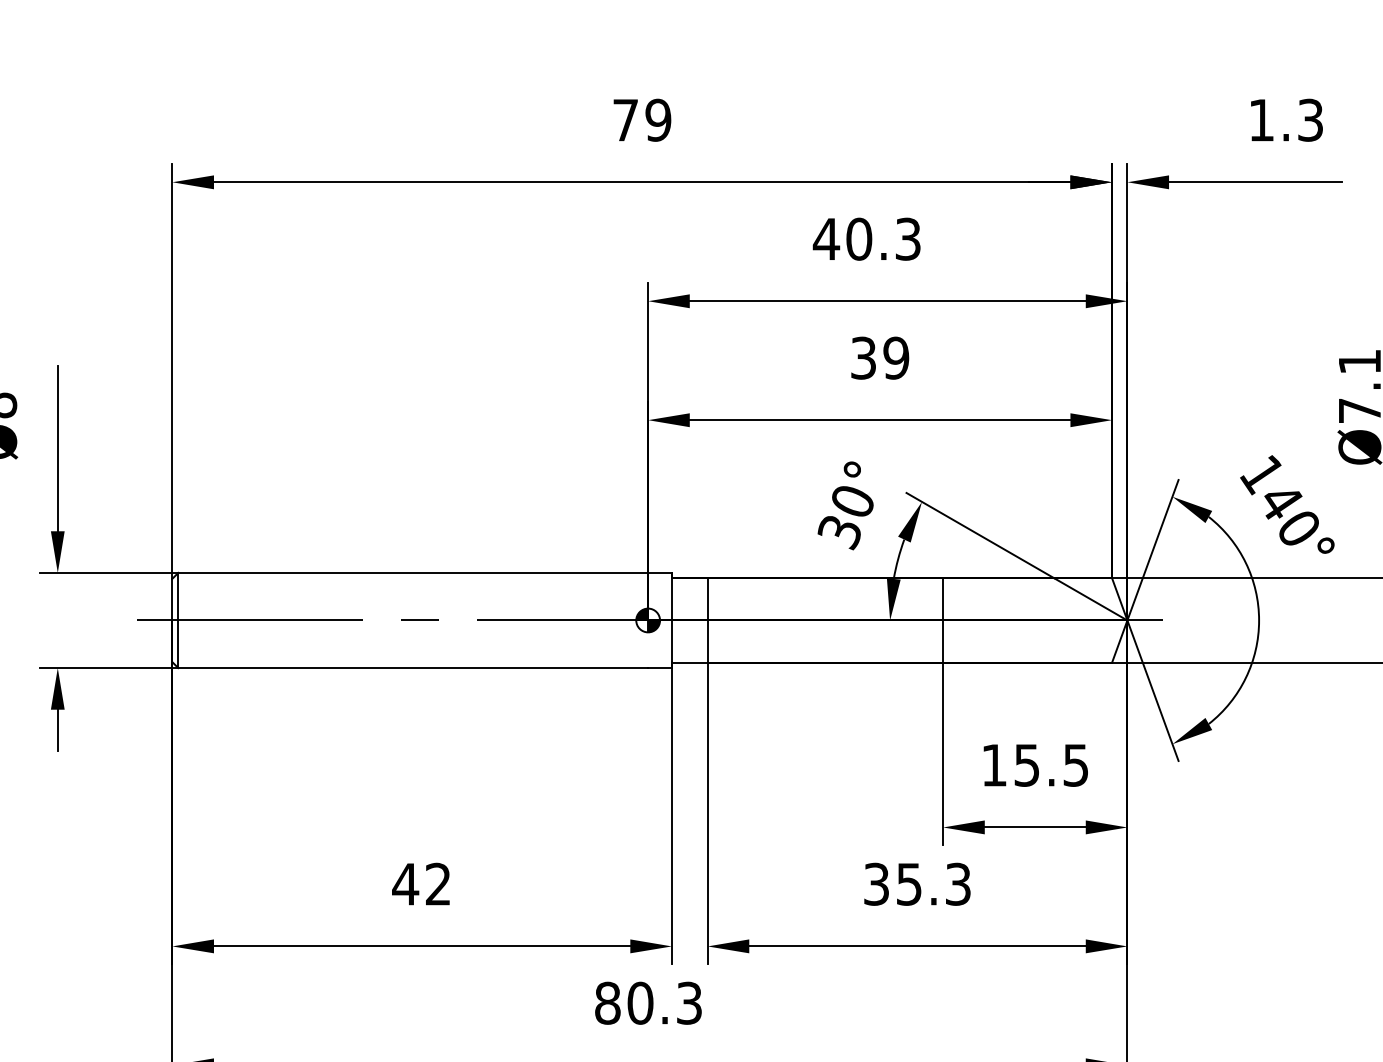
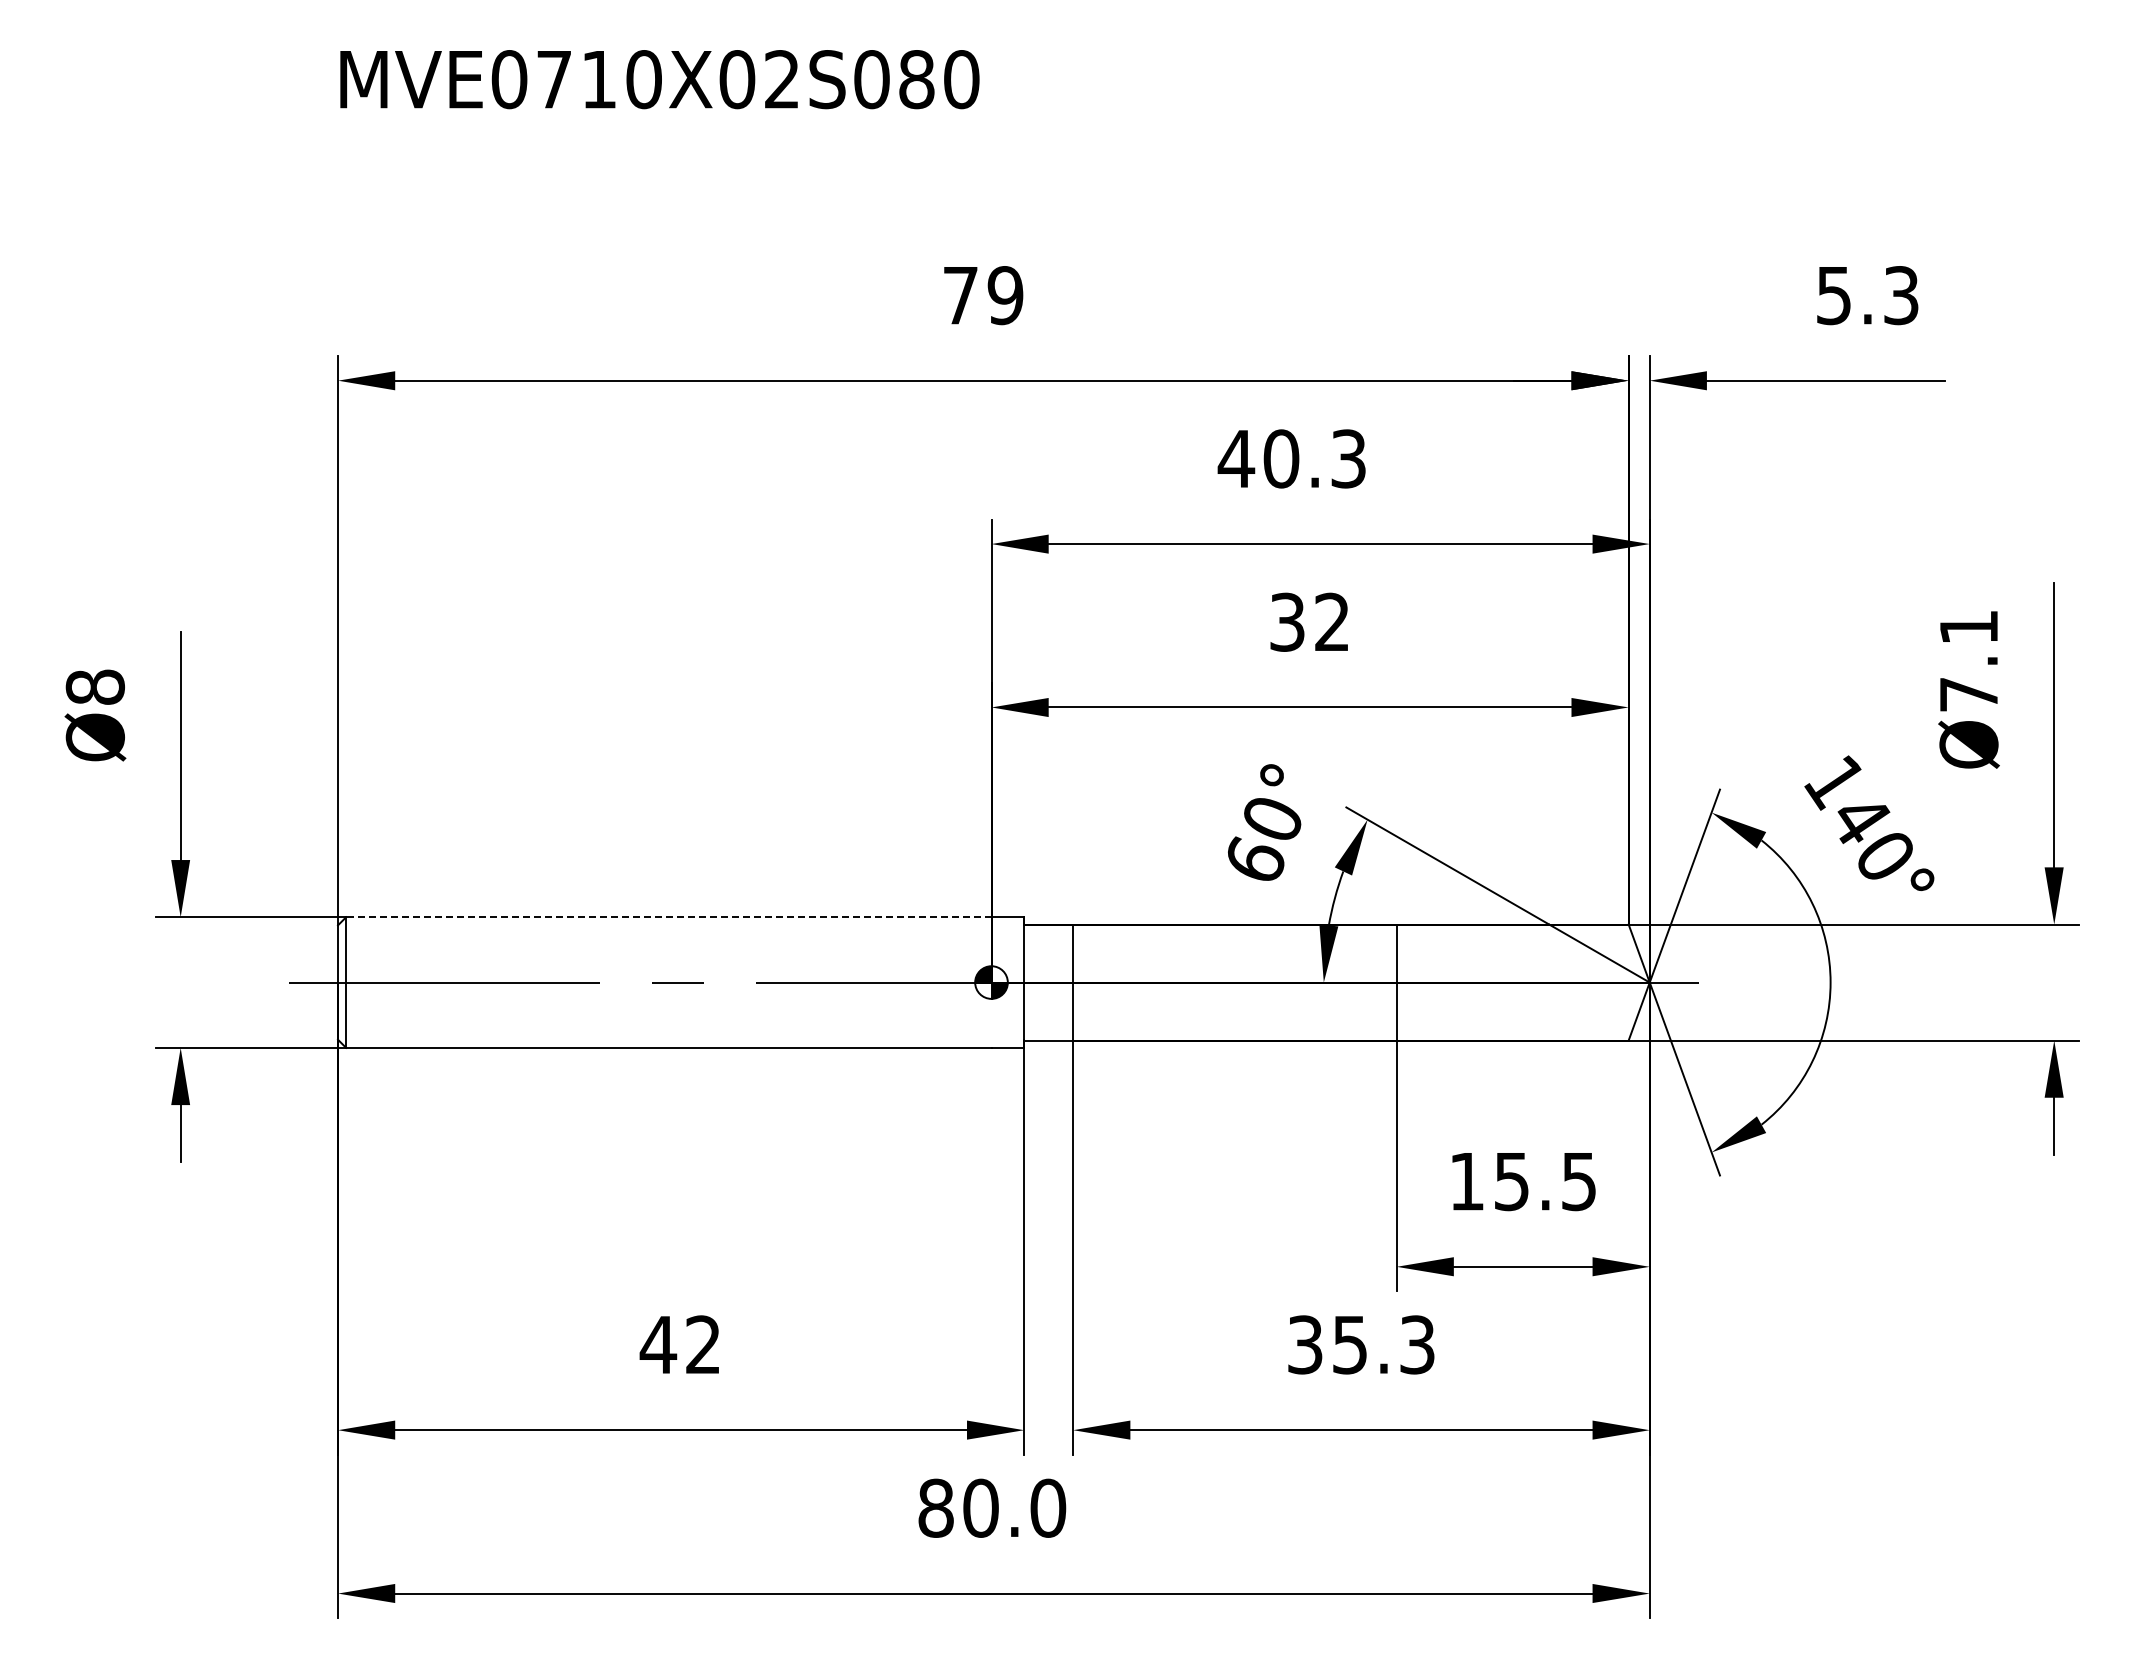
text: (1261, 120) -> (1833, 296), 1.3 -> 5.3
text: (895, 357) -> (1331, 621), 39 -> 32
text: (839, 532) -> (1254, 861), 30° -> 60°
line: (412, 573) -> (668, 917), solid -> dashed
text: (689, 1002) -> (1048, 1507), 80.3 -> 80.0

